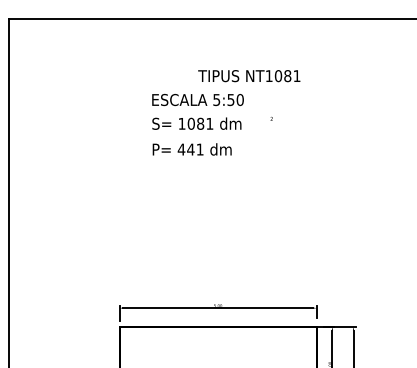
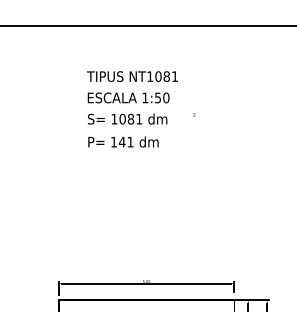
text: (249, 76) -> (132, 76), moved
text: (216, 100) -> (145, 98), 5:50 -> 1:50
text: (181, 149) -> (113, 142), 441 -> 141

